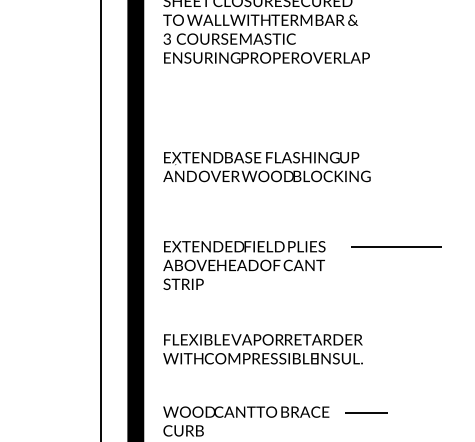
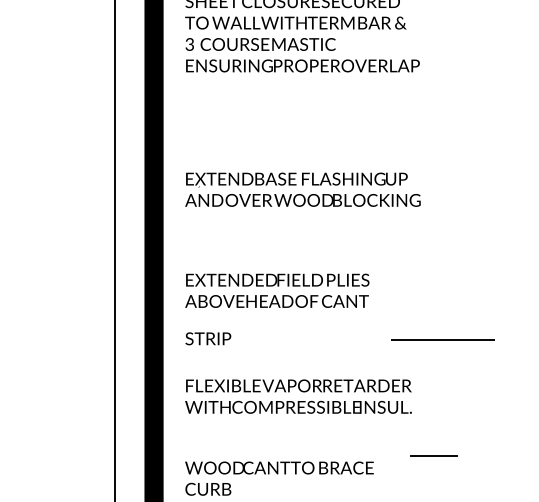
line: (396, 246) -> (443, 338), moved
text: (183, 283) -> (208, 337), moved
line: (366, 412) -> (434, 455), moved

